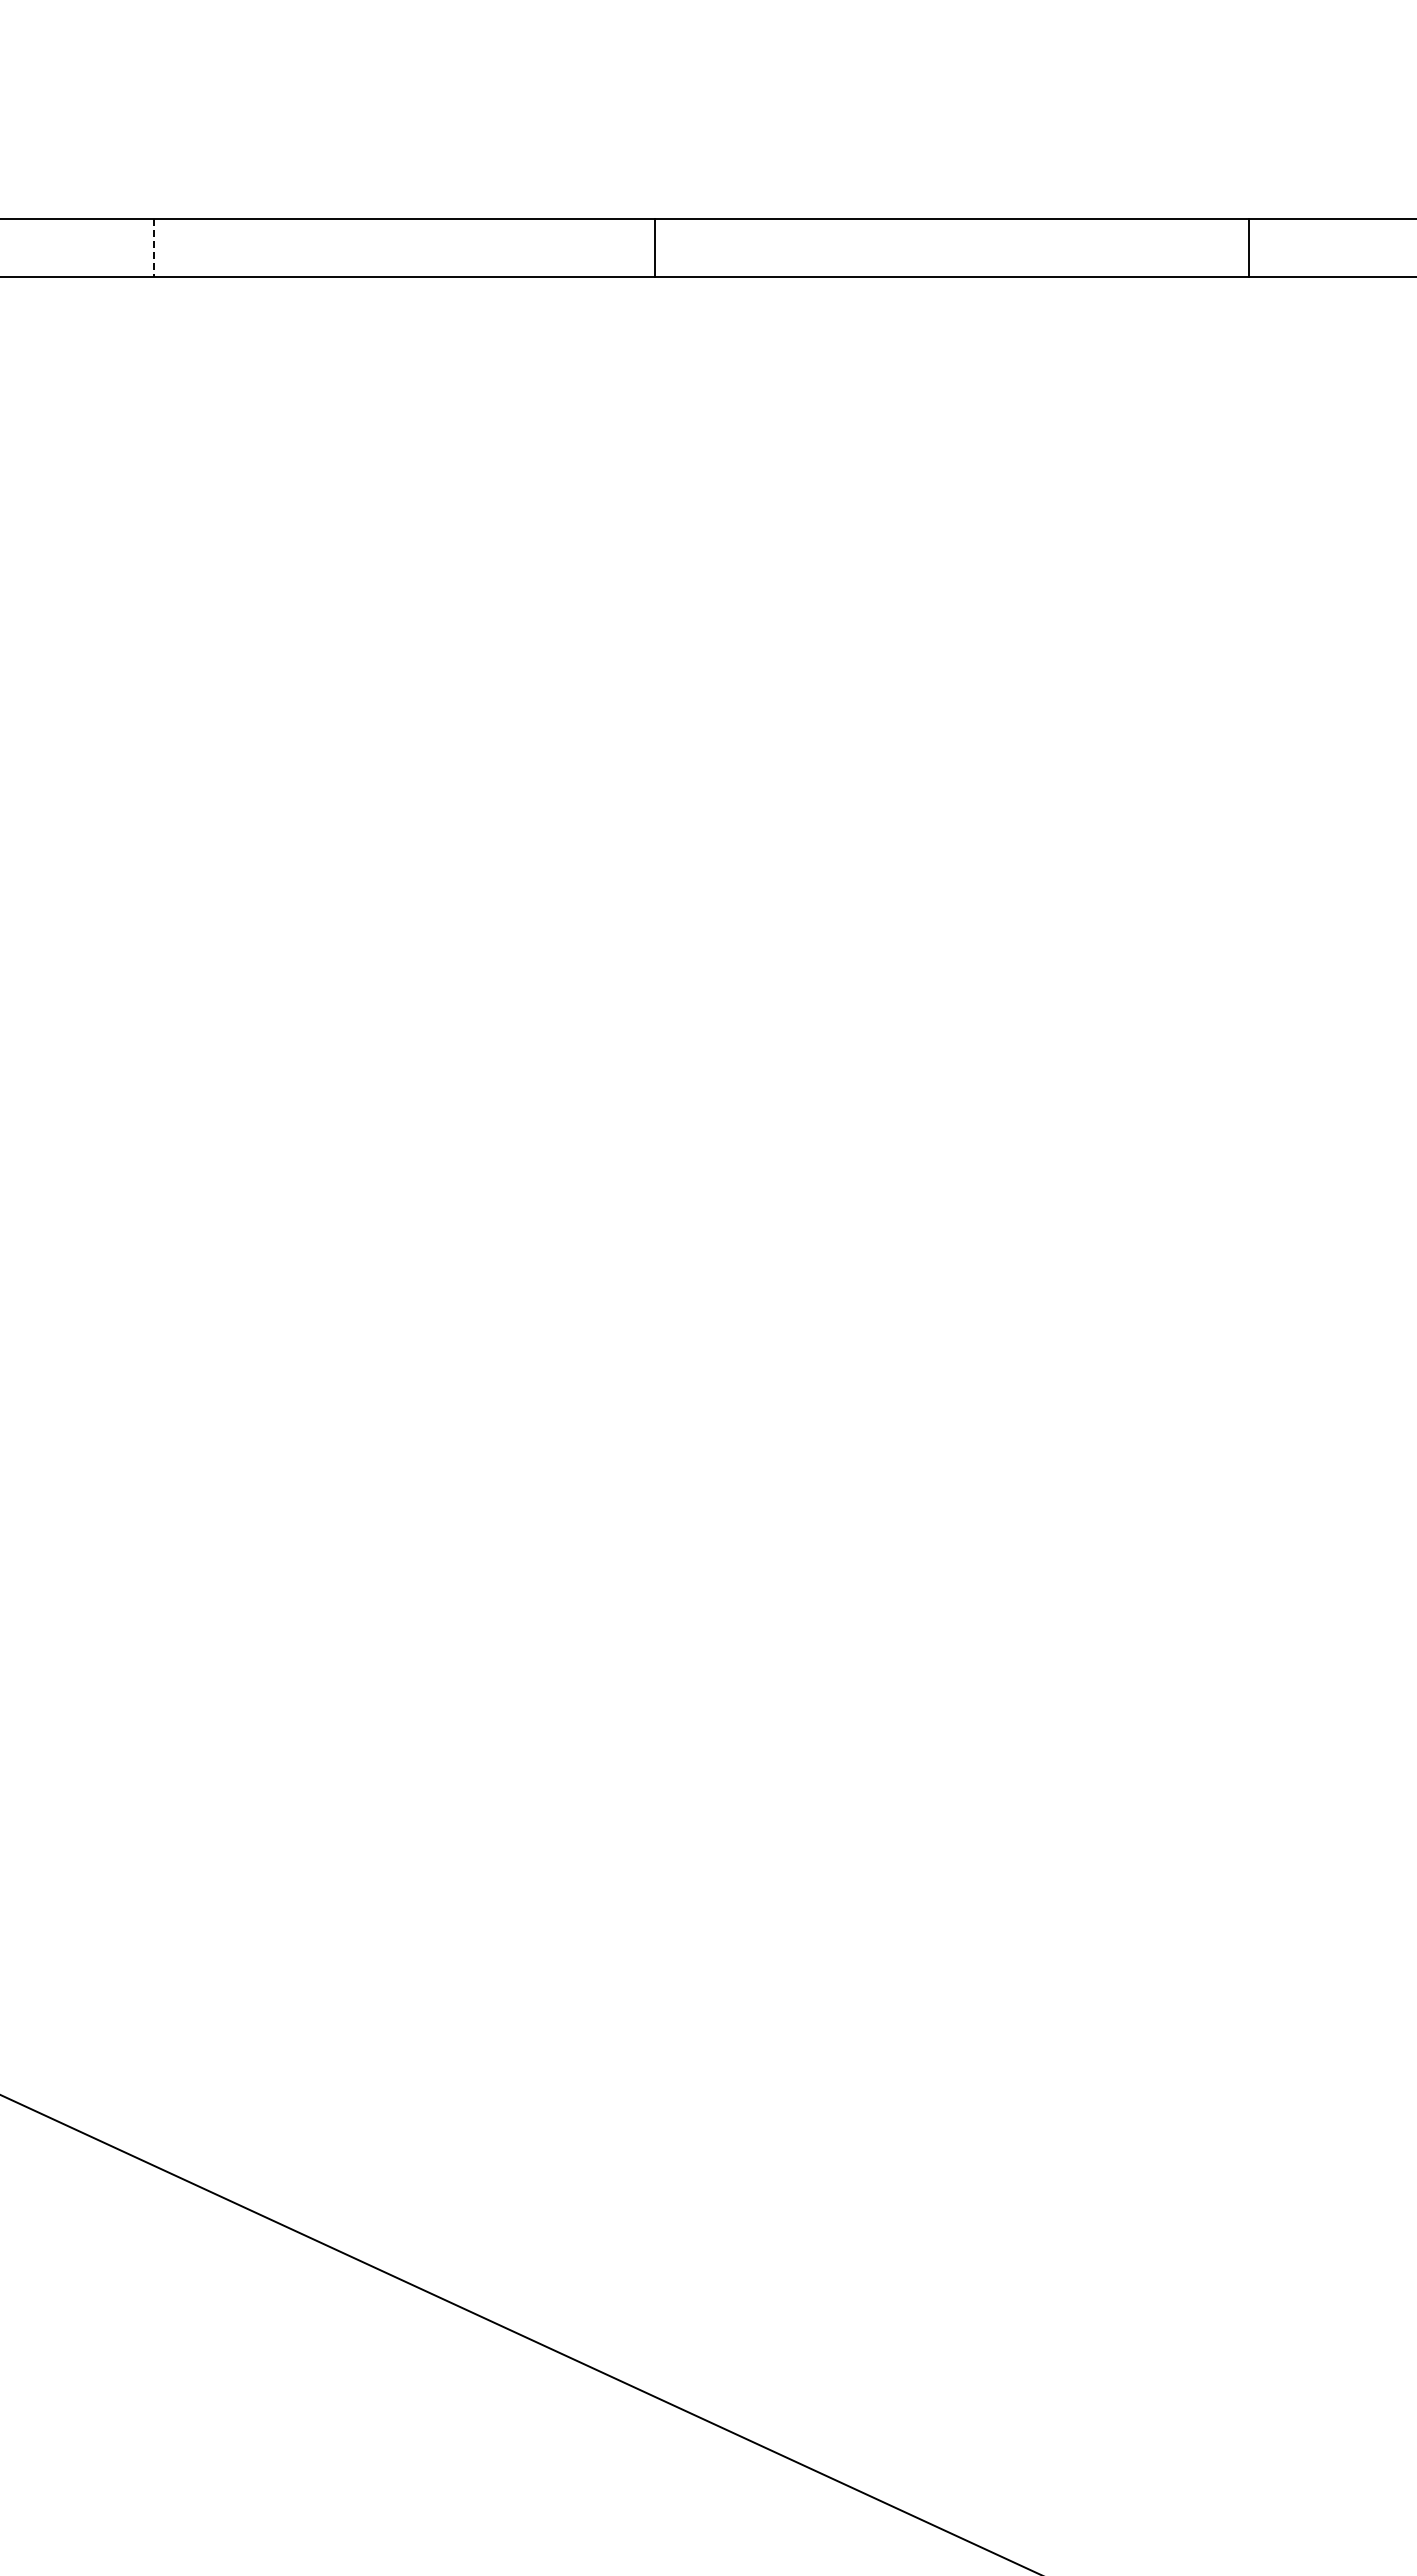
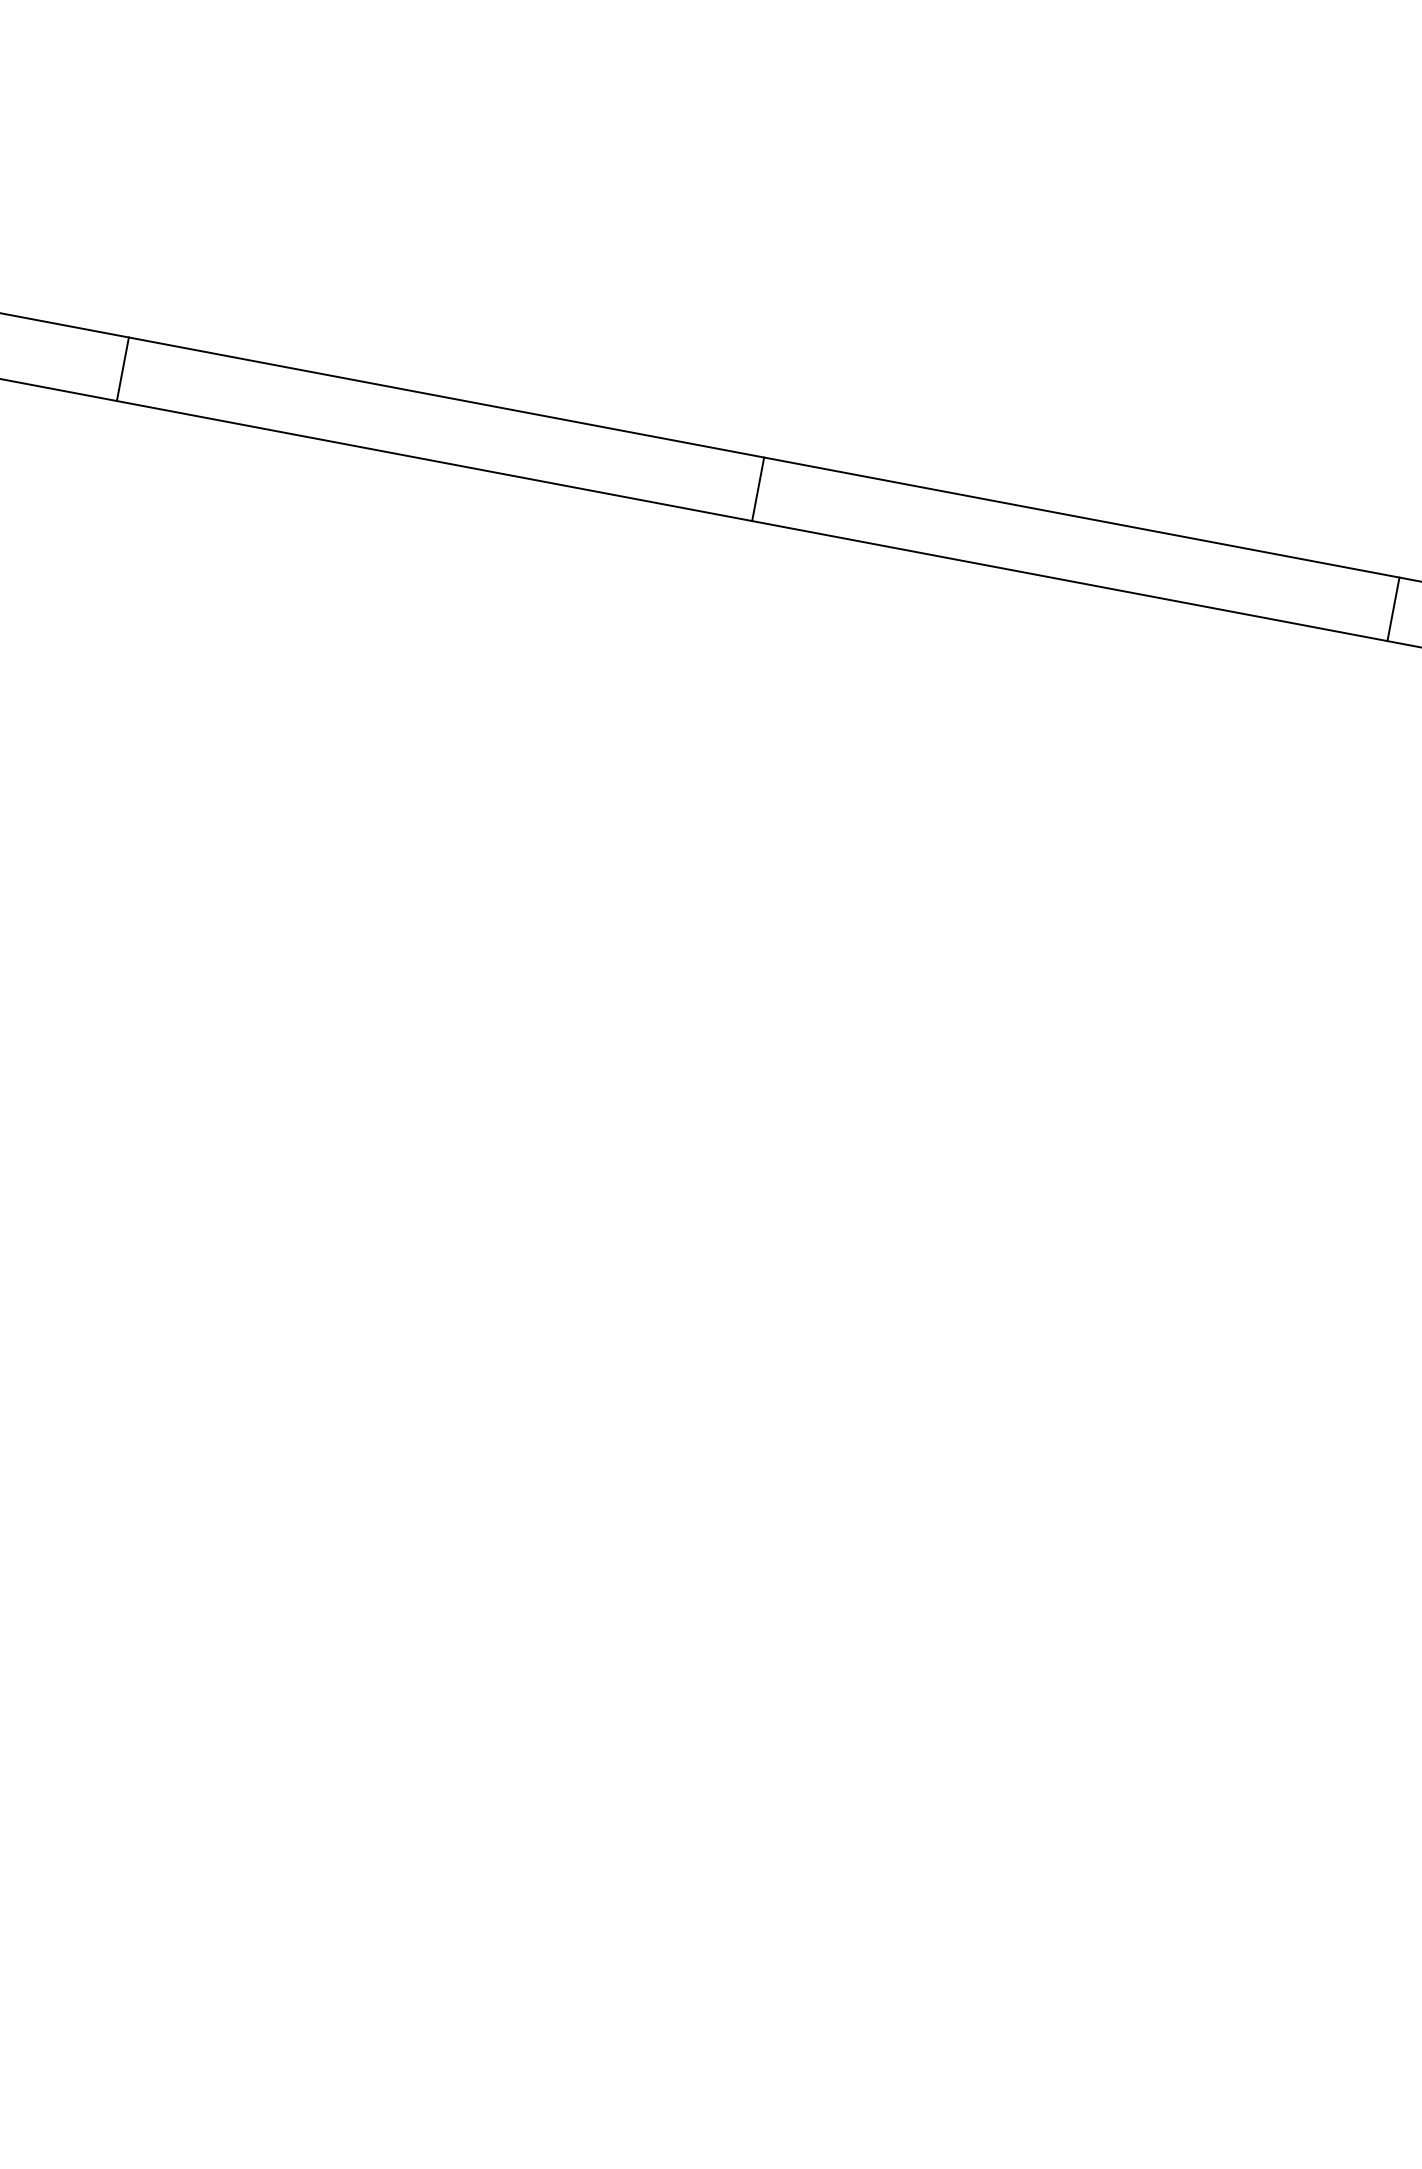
line: (154, 248) -> (123, 369), dashed -> solid
line: (655, 248) -> (758, 489), moved
line: (1249, 248) -> (1393, 609), moved

